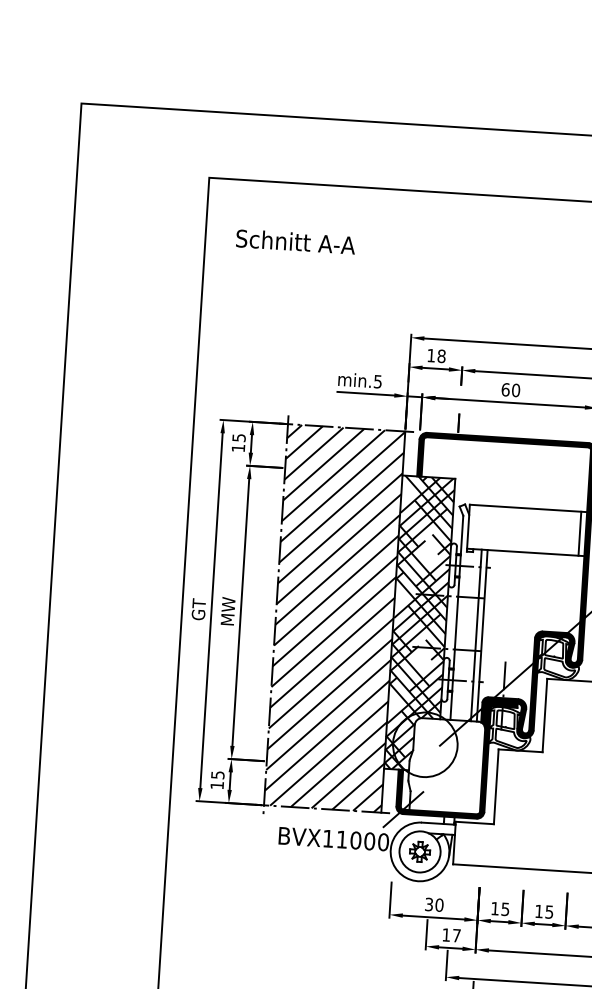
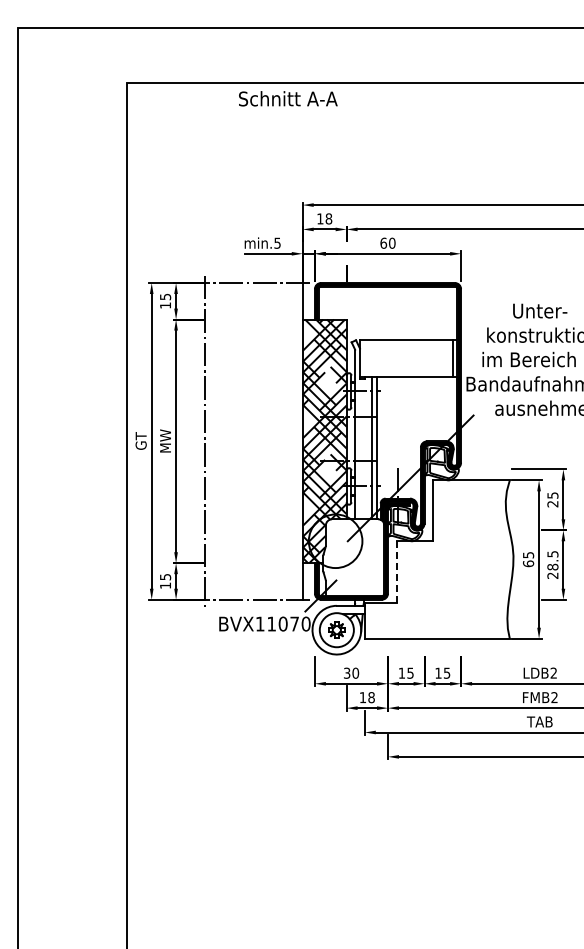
text: (296, 241) -> (288, 98), moved
hatch: (334, 618) -> (253, 441), removed
line: (496, 787) -> (396, 572), solid -> dashed
text: (369, 840) -> (294, 623), BVX11000 -> BVX11070
text: (456, 935) -> (371, 697), 17 -> 18

